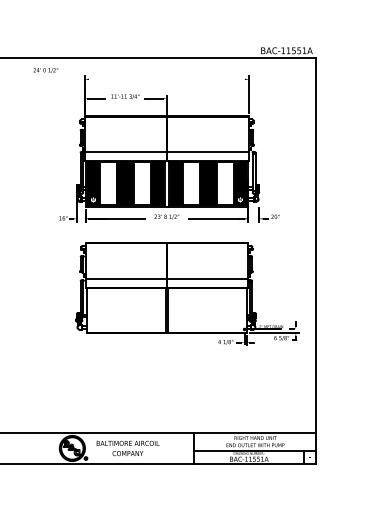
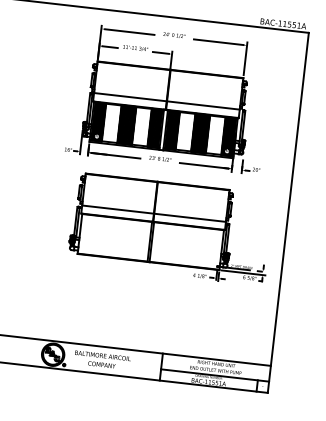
text: (45, 70) -> (174, 35), moved
line: (116, 79) -> (129, 32), added
line: (216, 79) -> (218, 42), added

